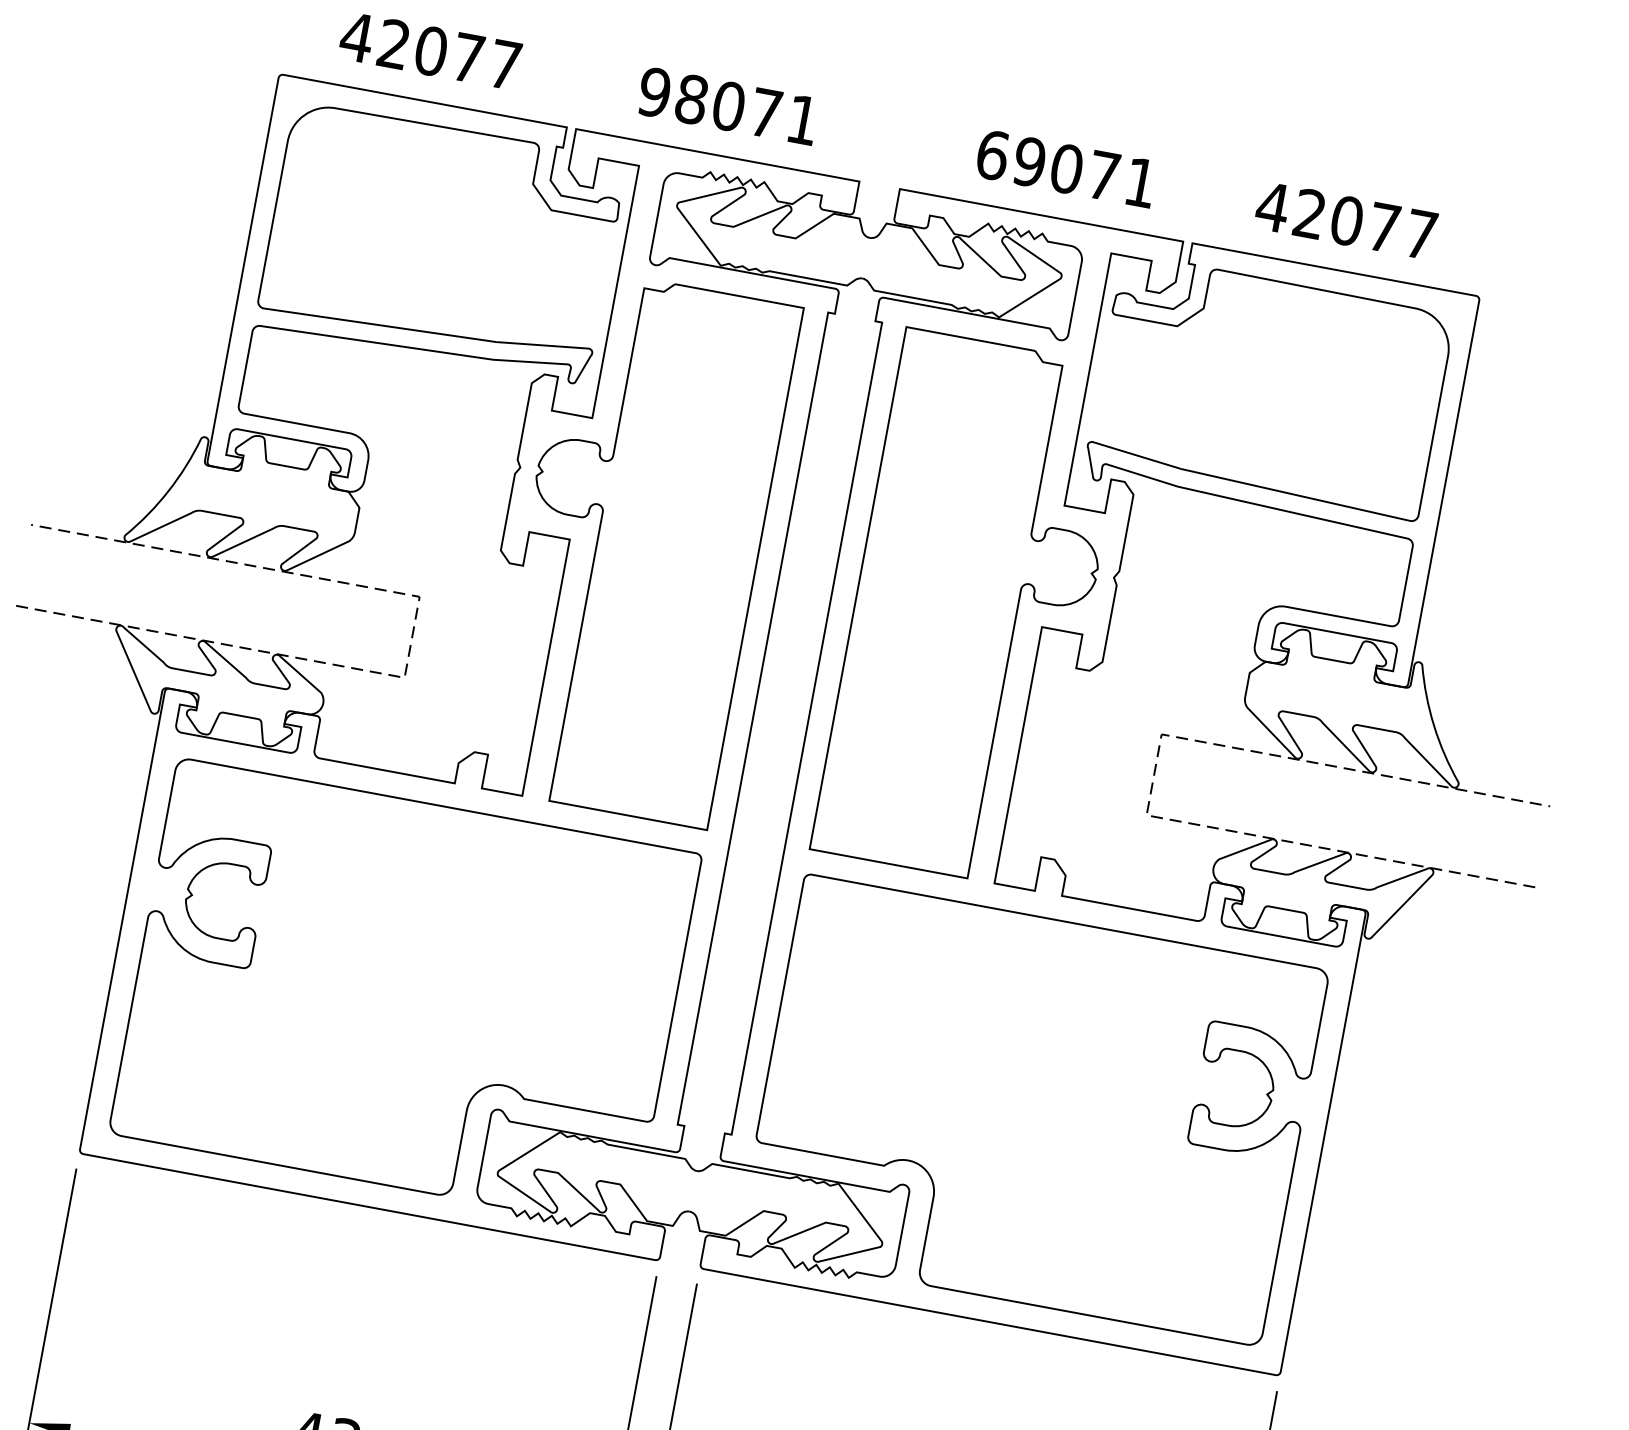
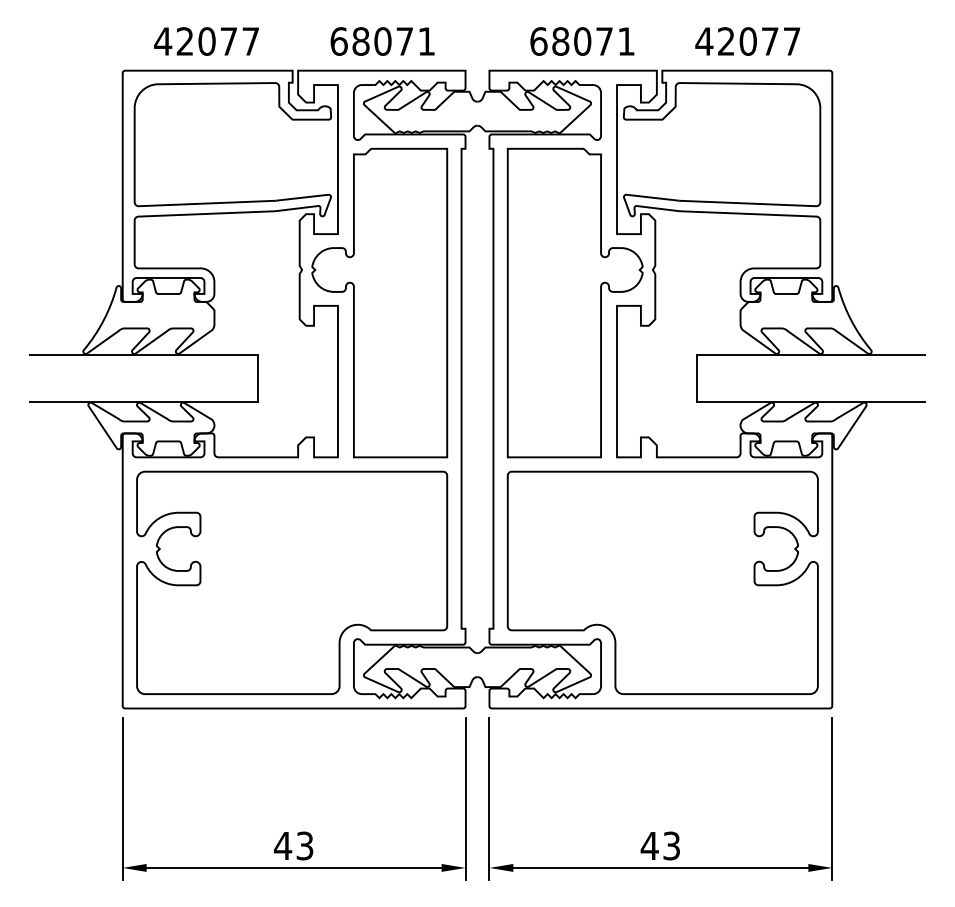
text: (653, 92) -> (338, 41), 98071 -> 68071
text: (1029, 161) -> (560, 41), 69071 -> 68071
line: (412, 637) -> (258, 378), dashed -> solid
line: (1153, 774) -> (696, 378), dashed -> solid

